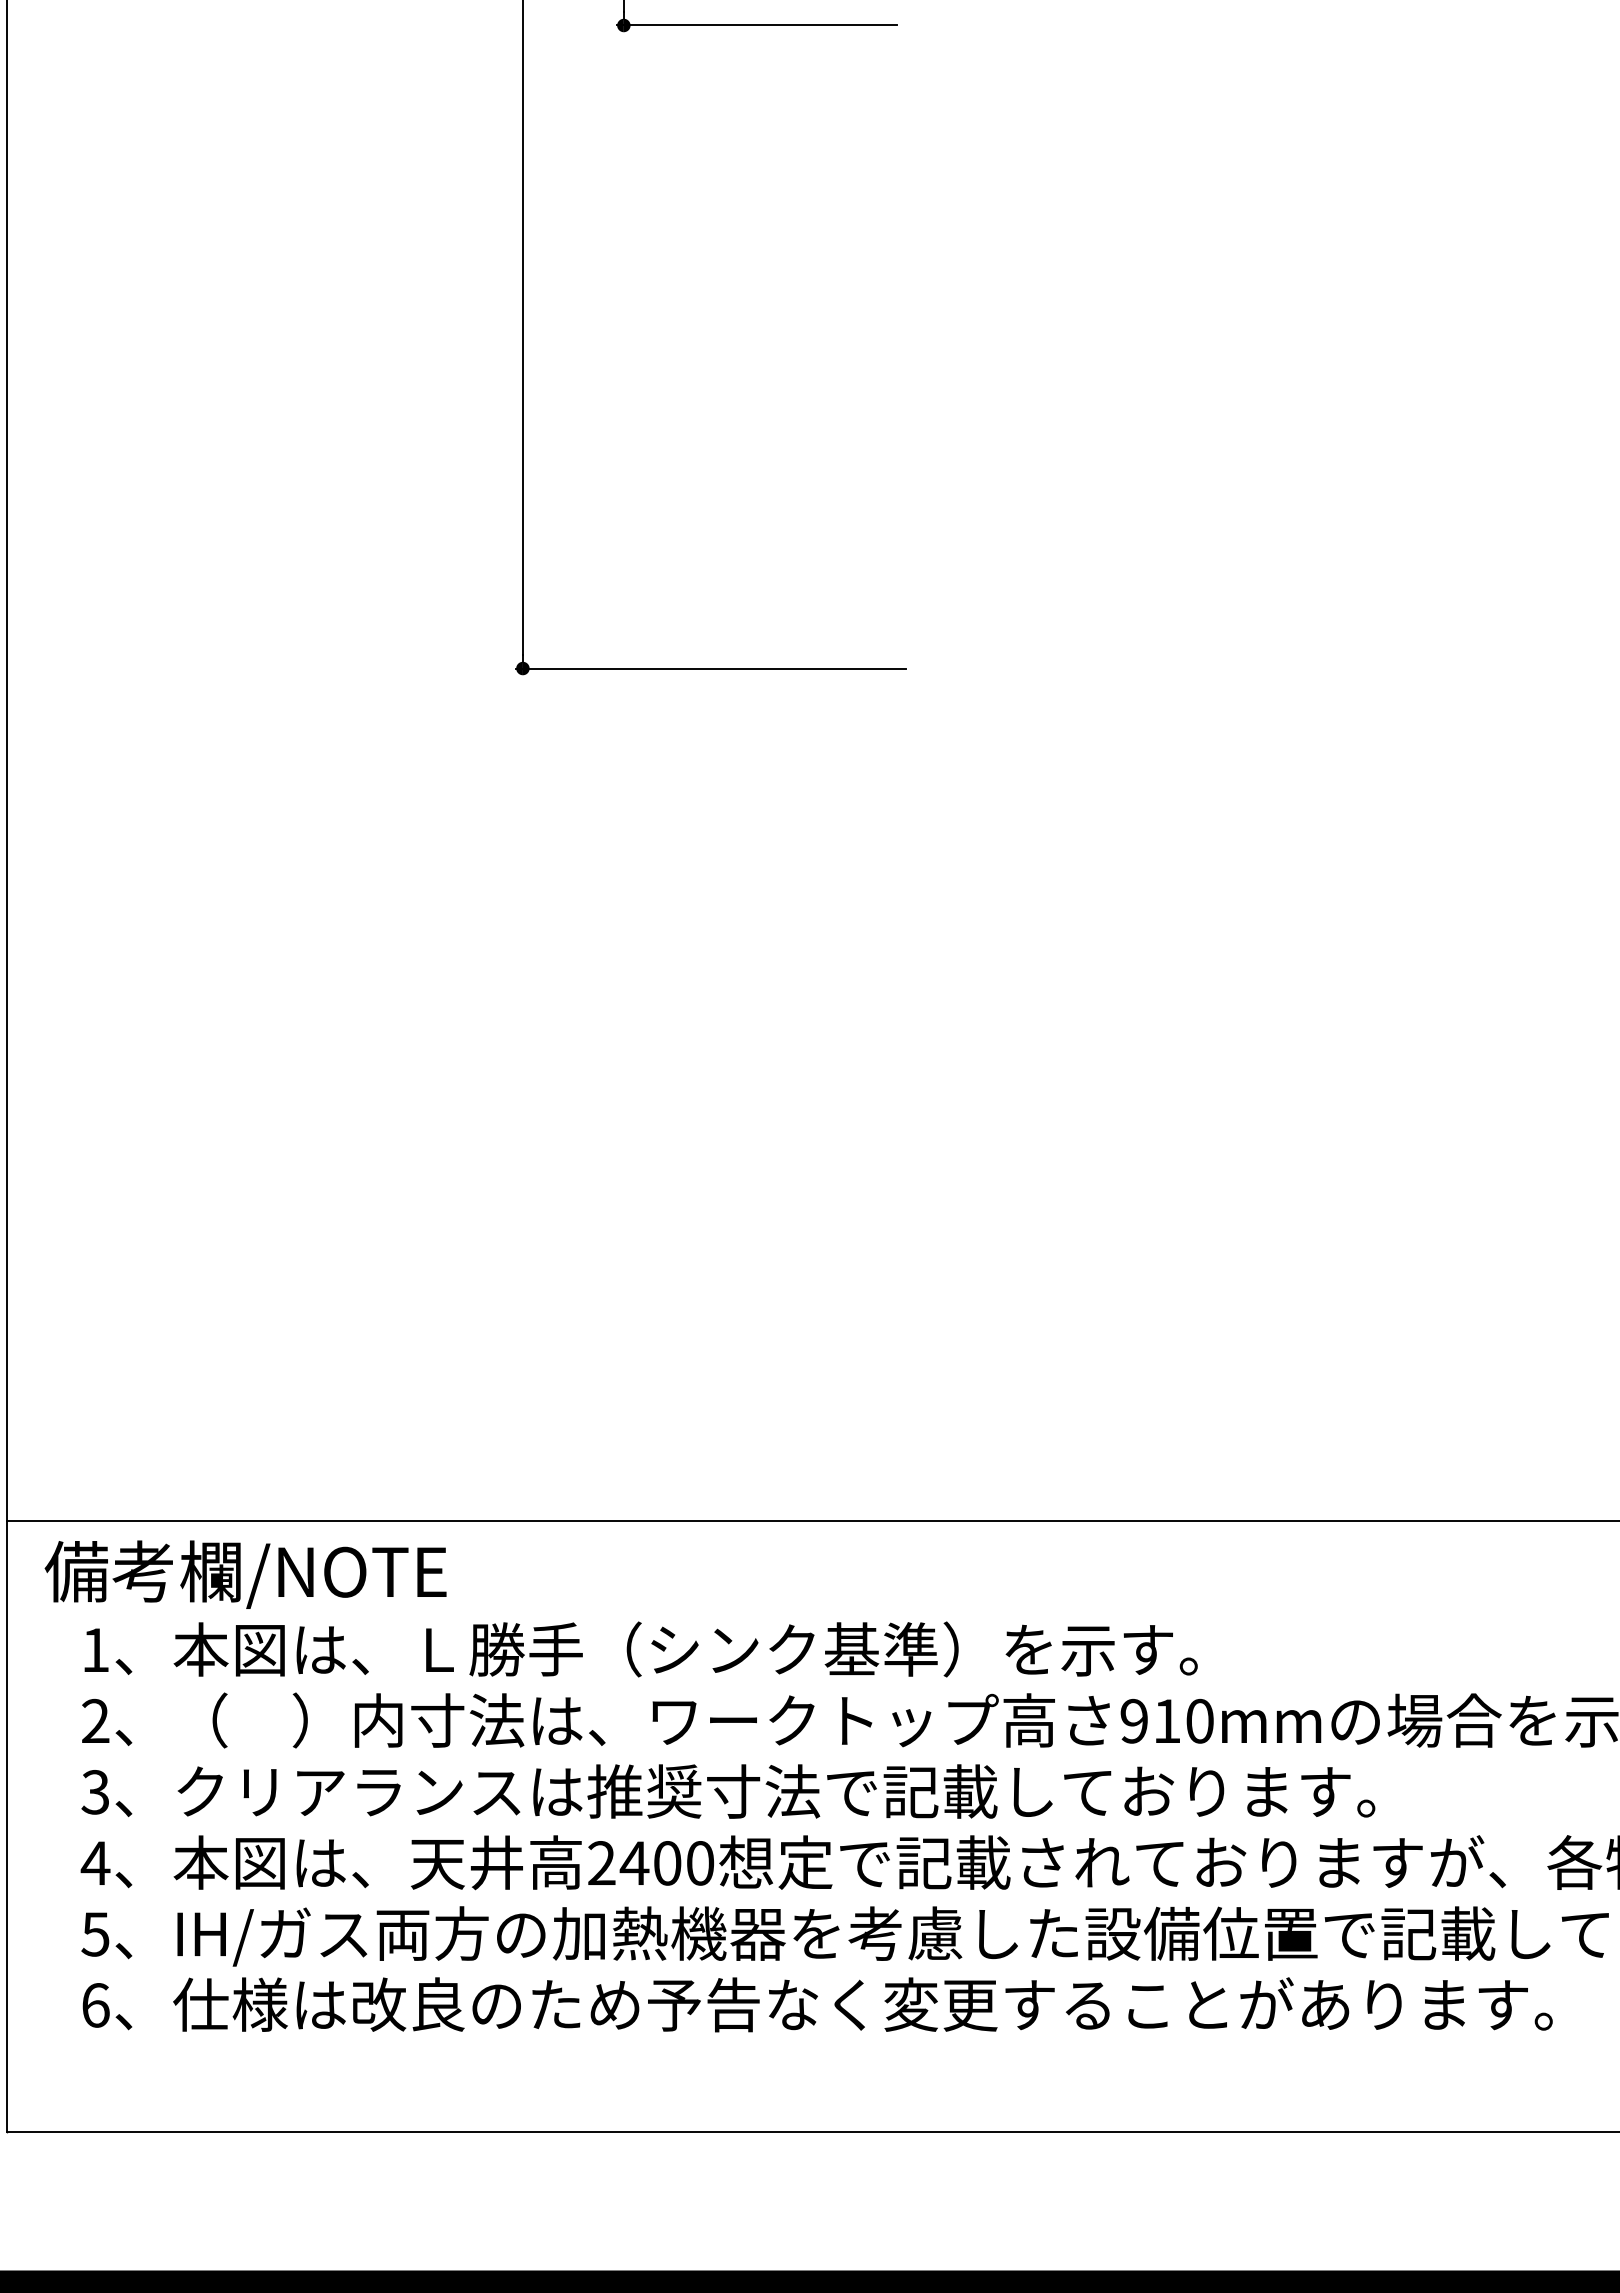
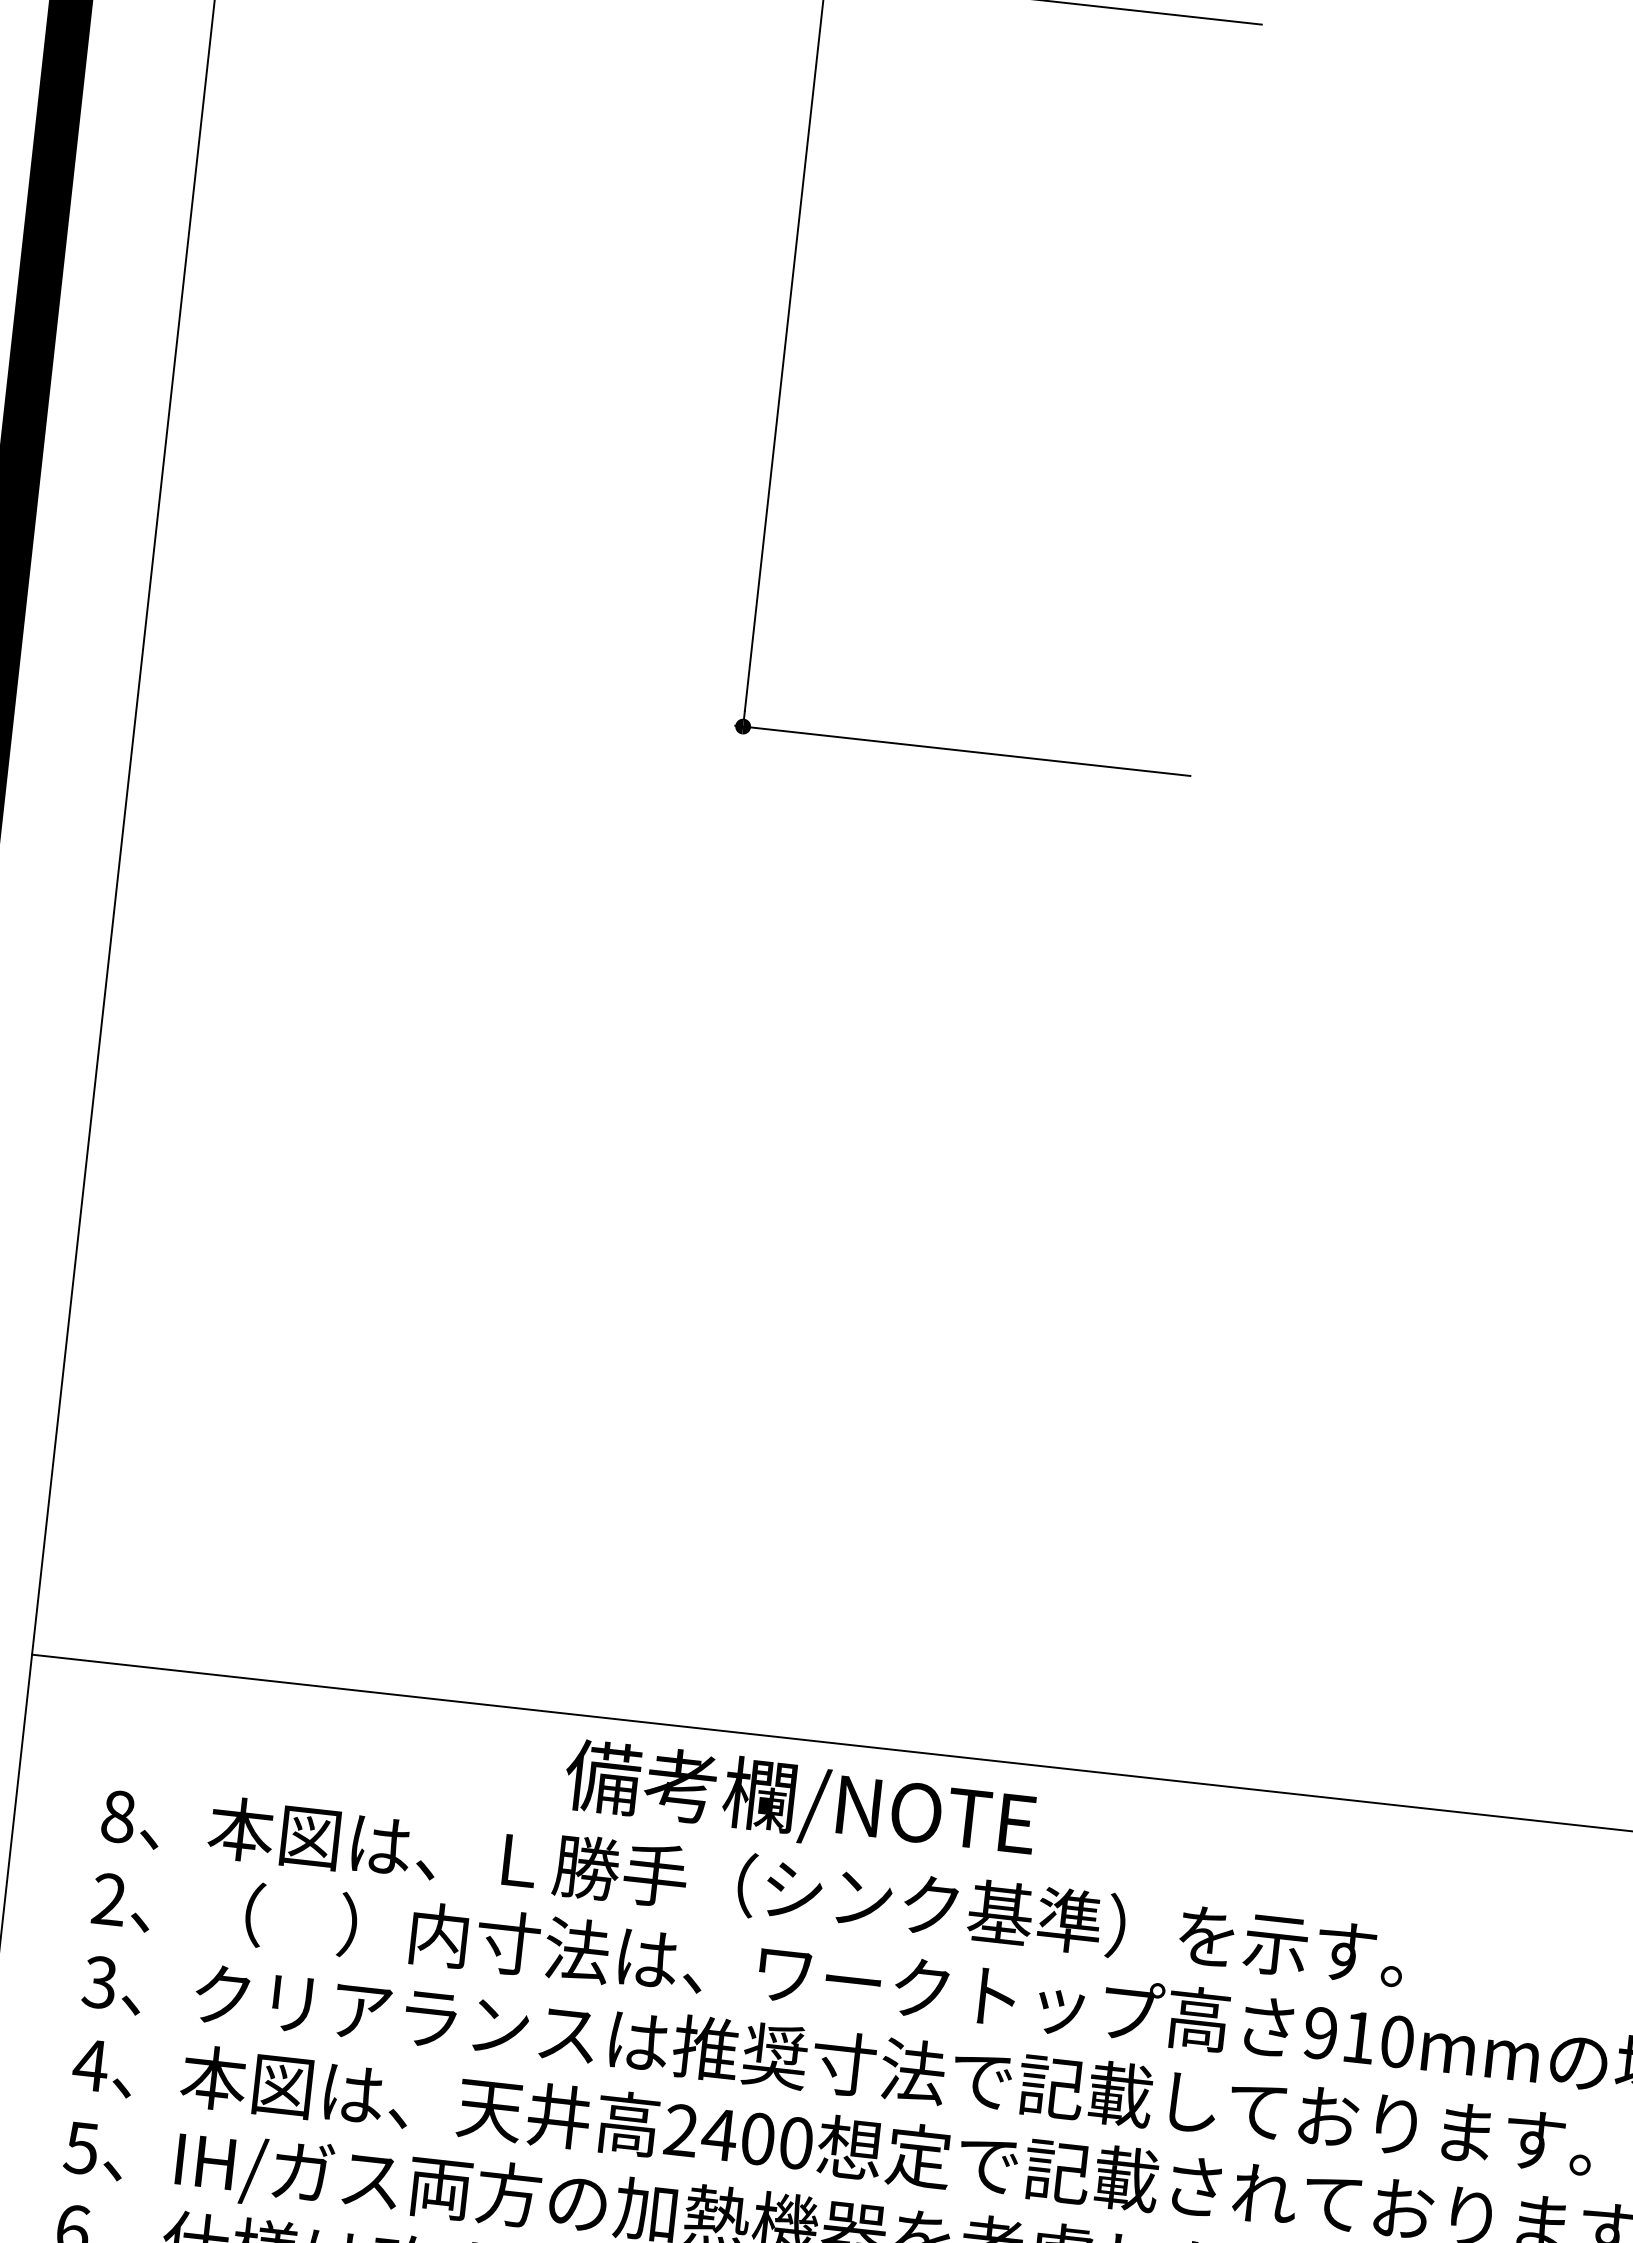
text: (245, 1574) -> (799, 1802), moved
text: (95, 1650) -> (118, 1817), 1 -> 8

